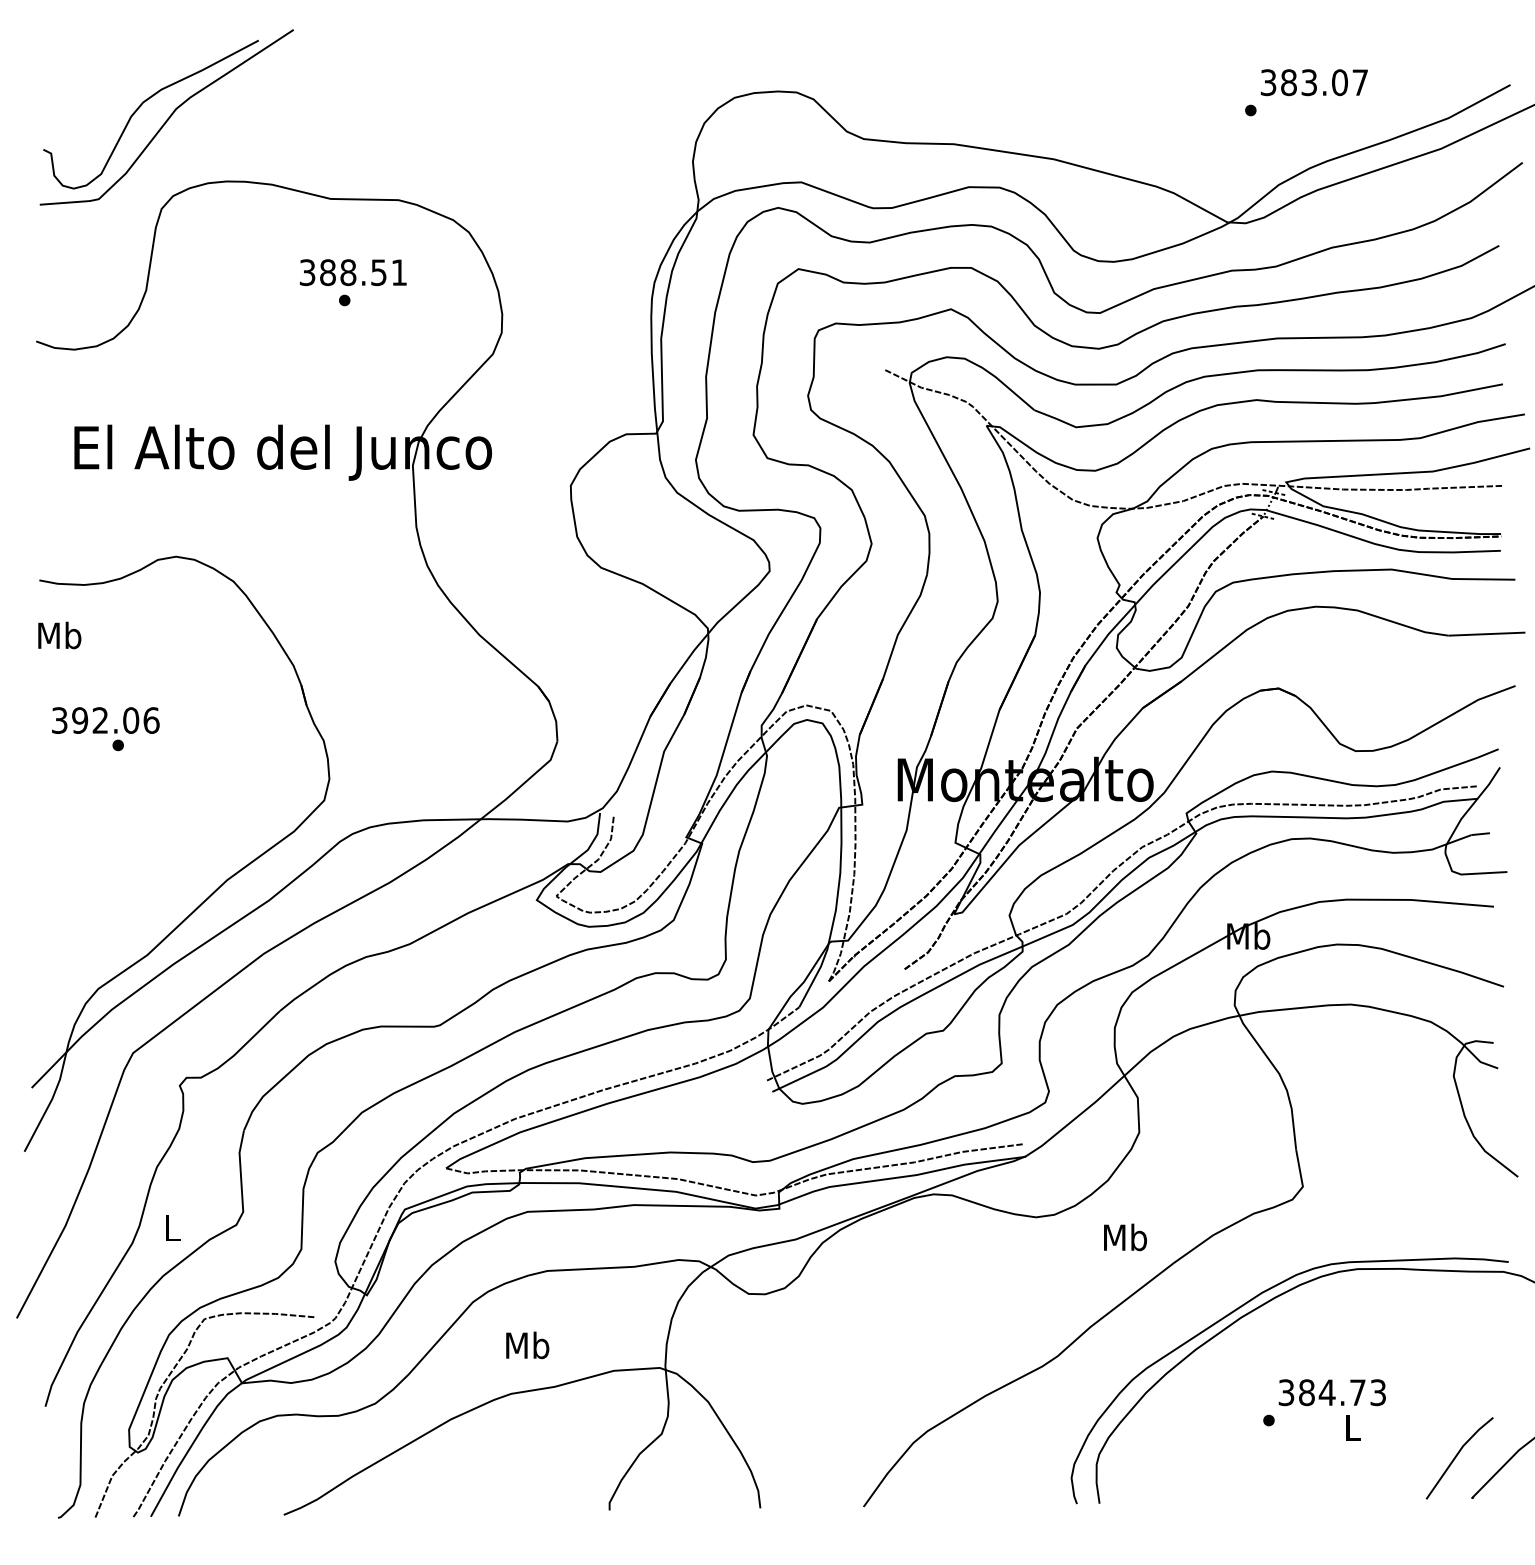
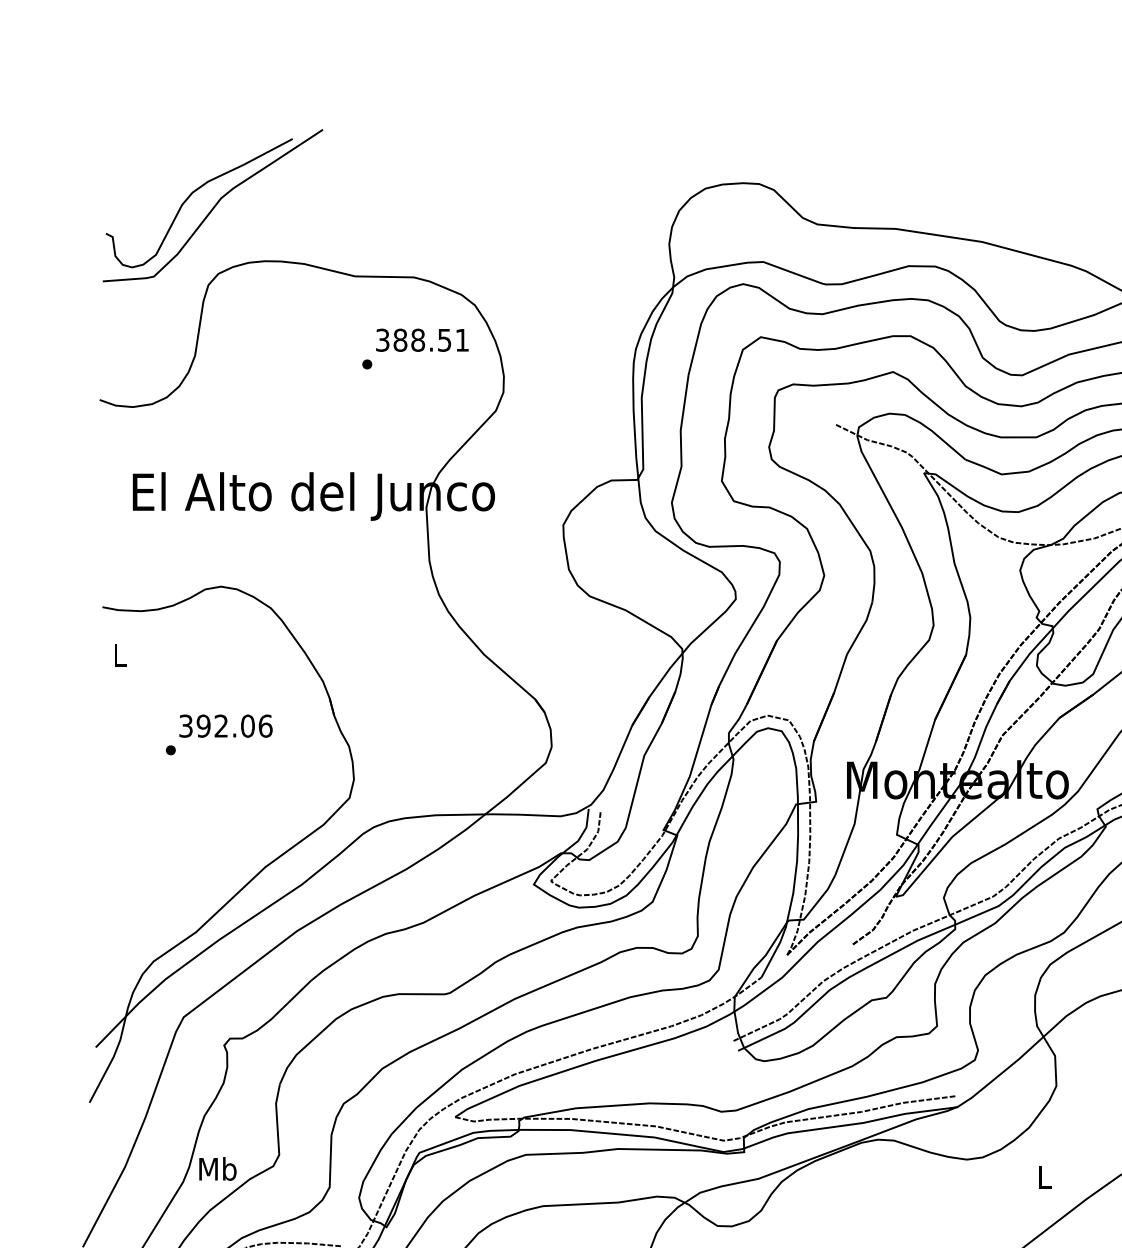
text: (353, 272) -> (422, 340), moved
text: (59, 635) -> (119, 654), Mb -> L
text: (105, 720) -> (225, 726), moved
text: (172, 1227) -> (217, 1168), L -> Mb
text: (1125, 1237) -> (1044, 1177), Mb -> L

